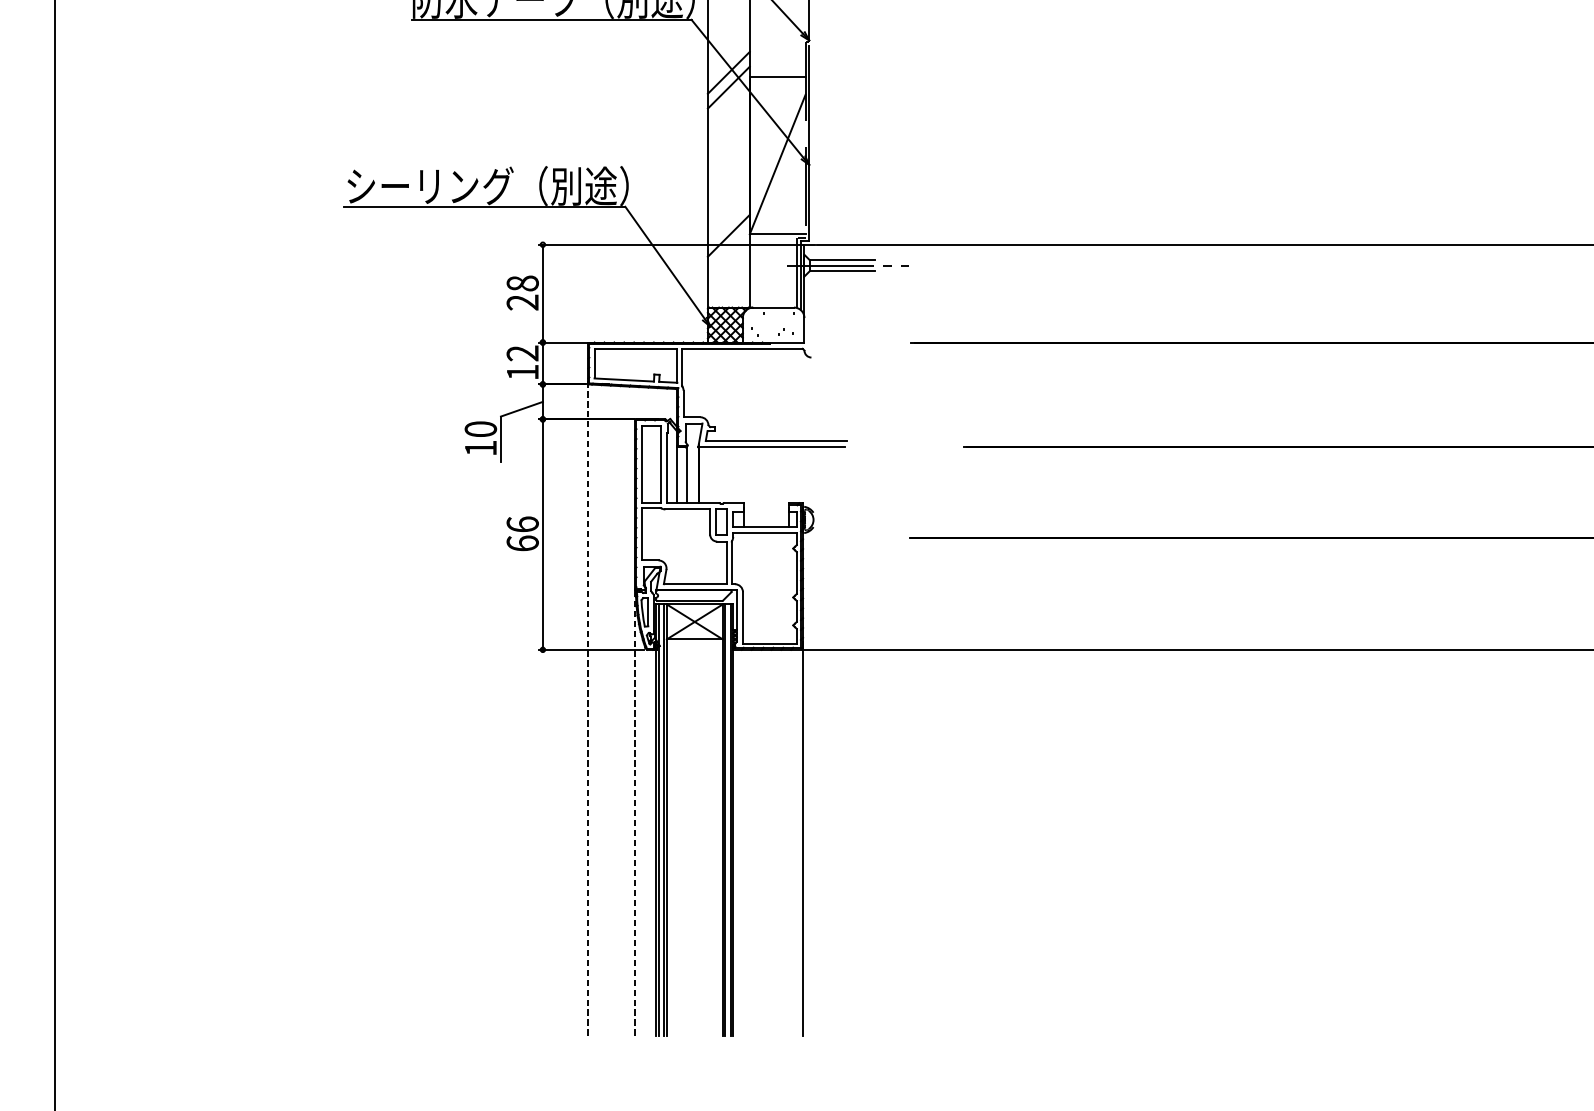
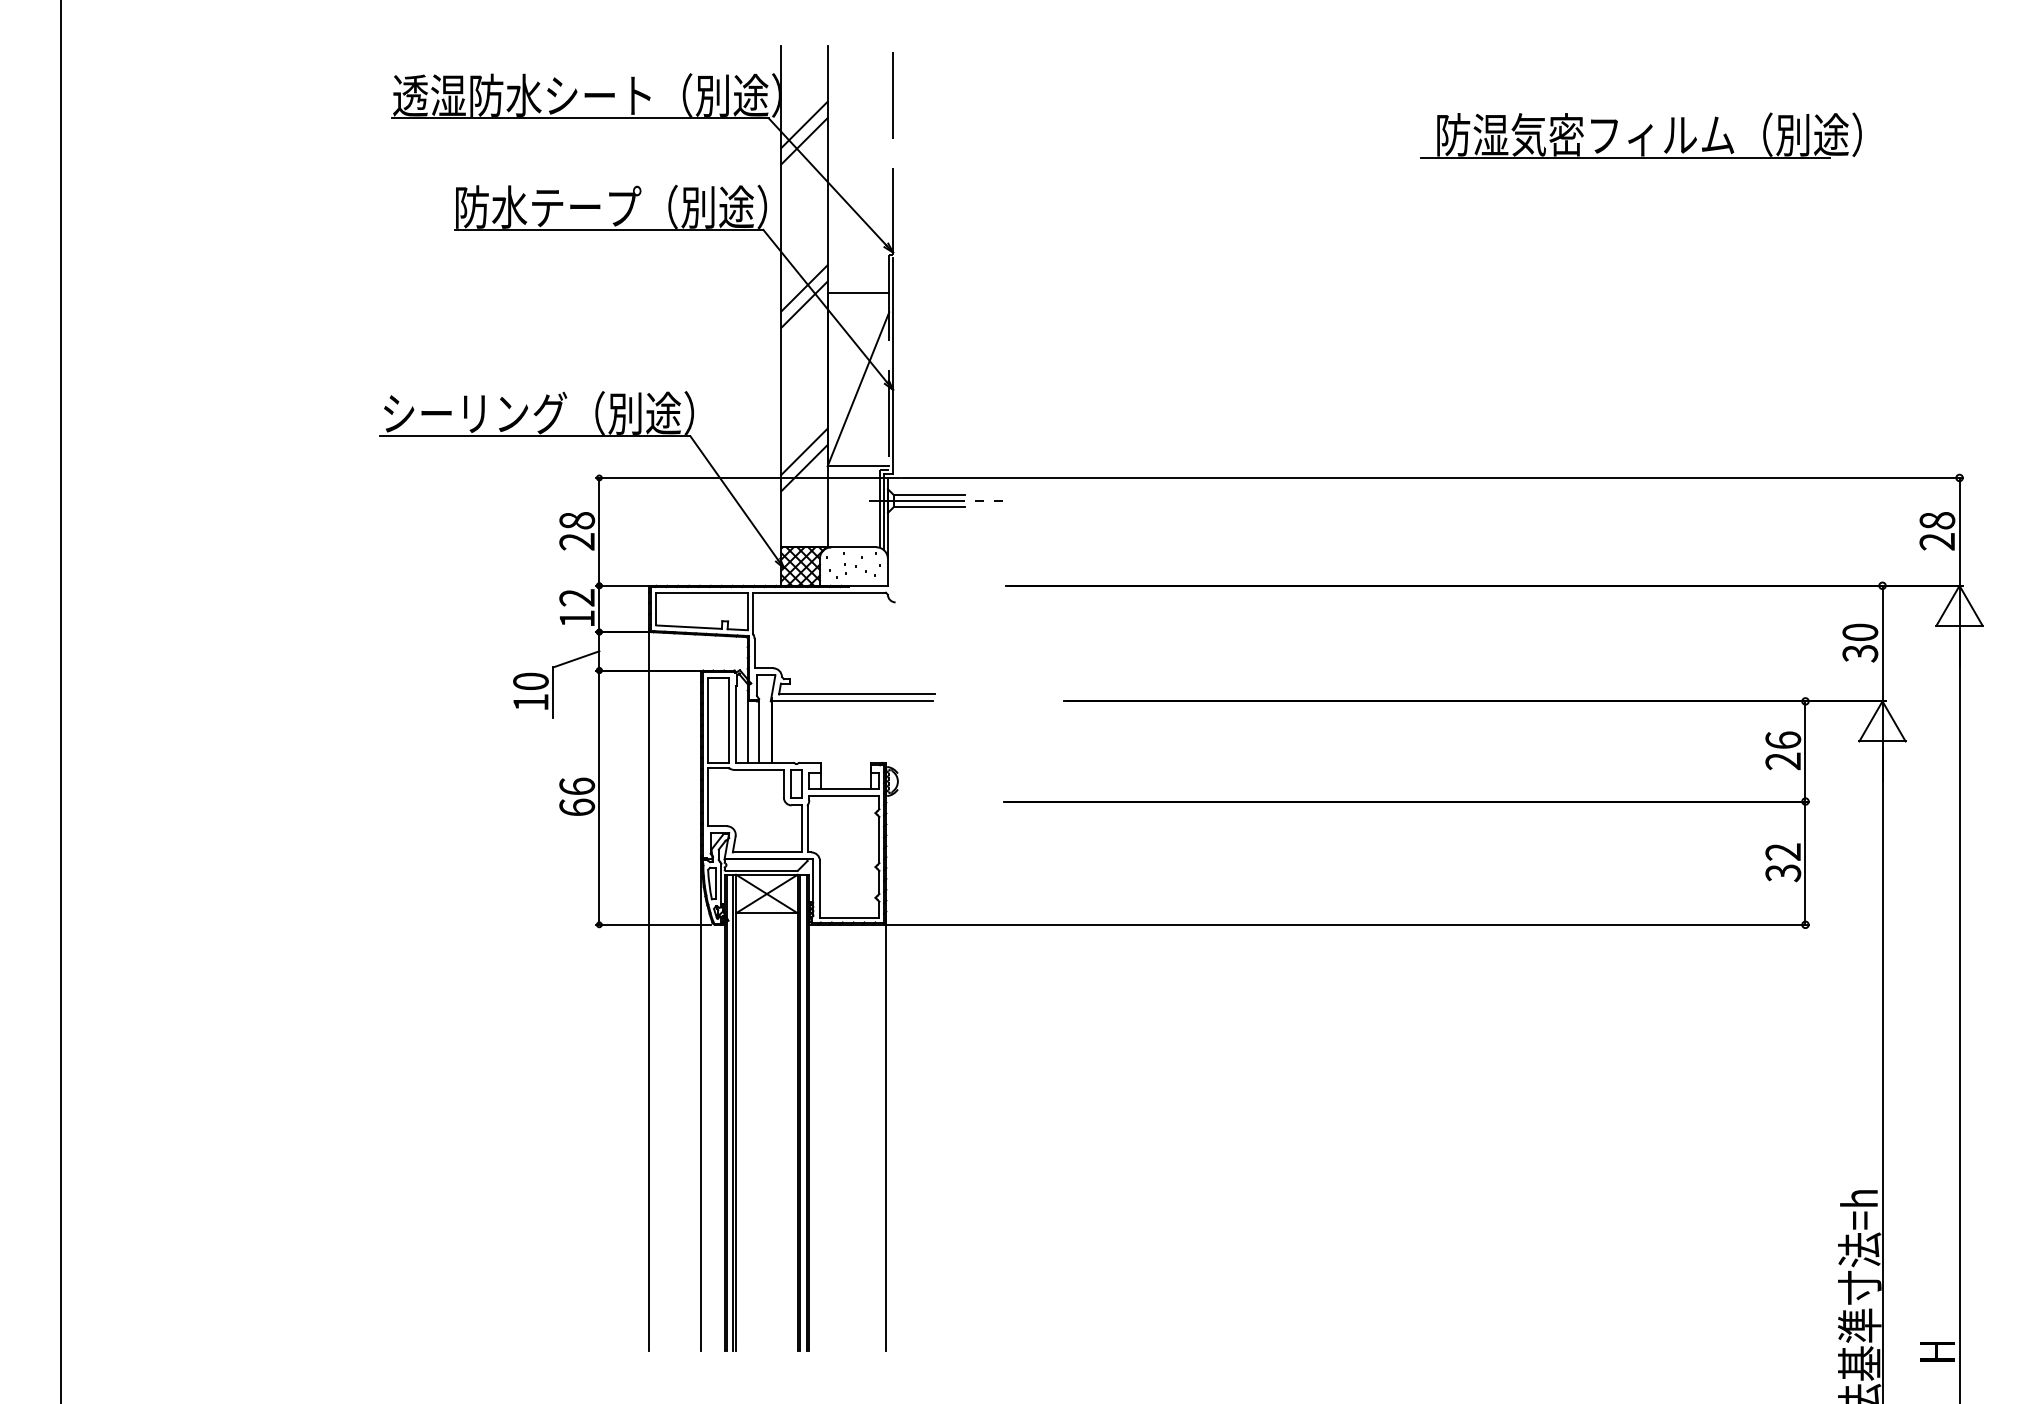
line: (728, 220) -> (804, 451), added
line: (588, 707) -> (649, 988), dashed -> solid
line: (635, 811) -> (701, 1103), dashed -> solid

